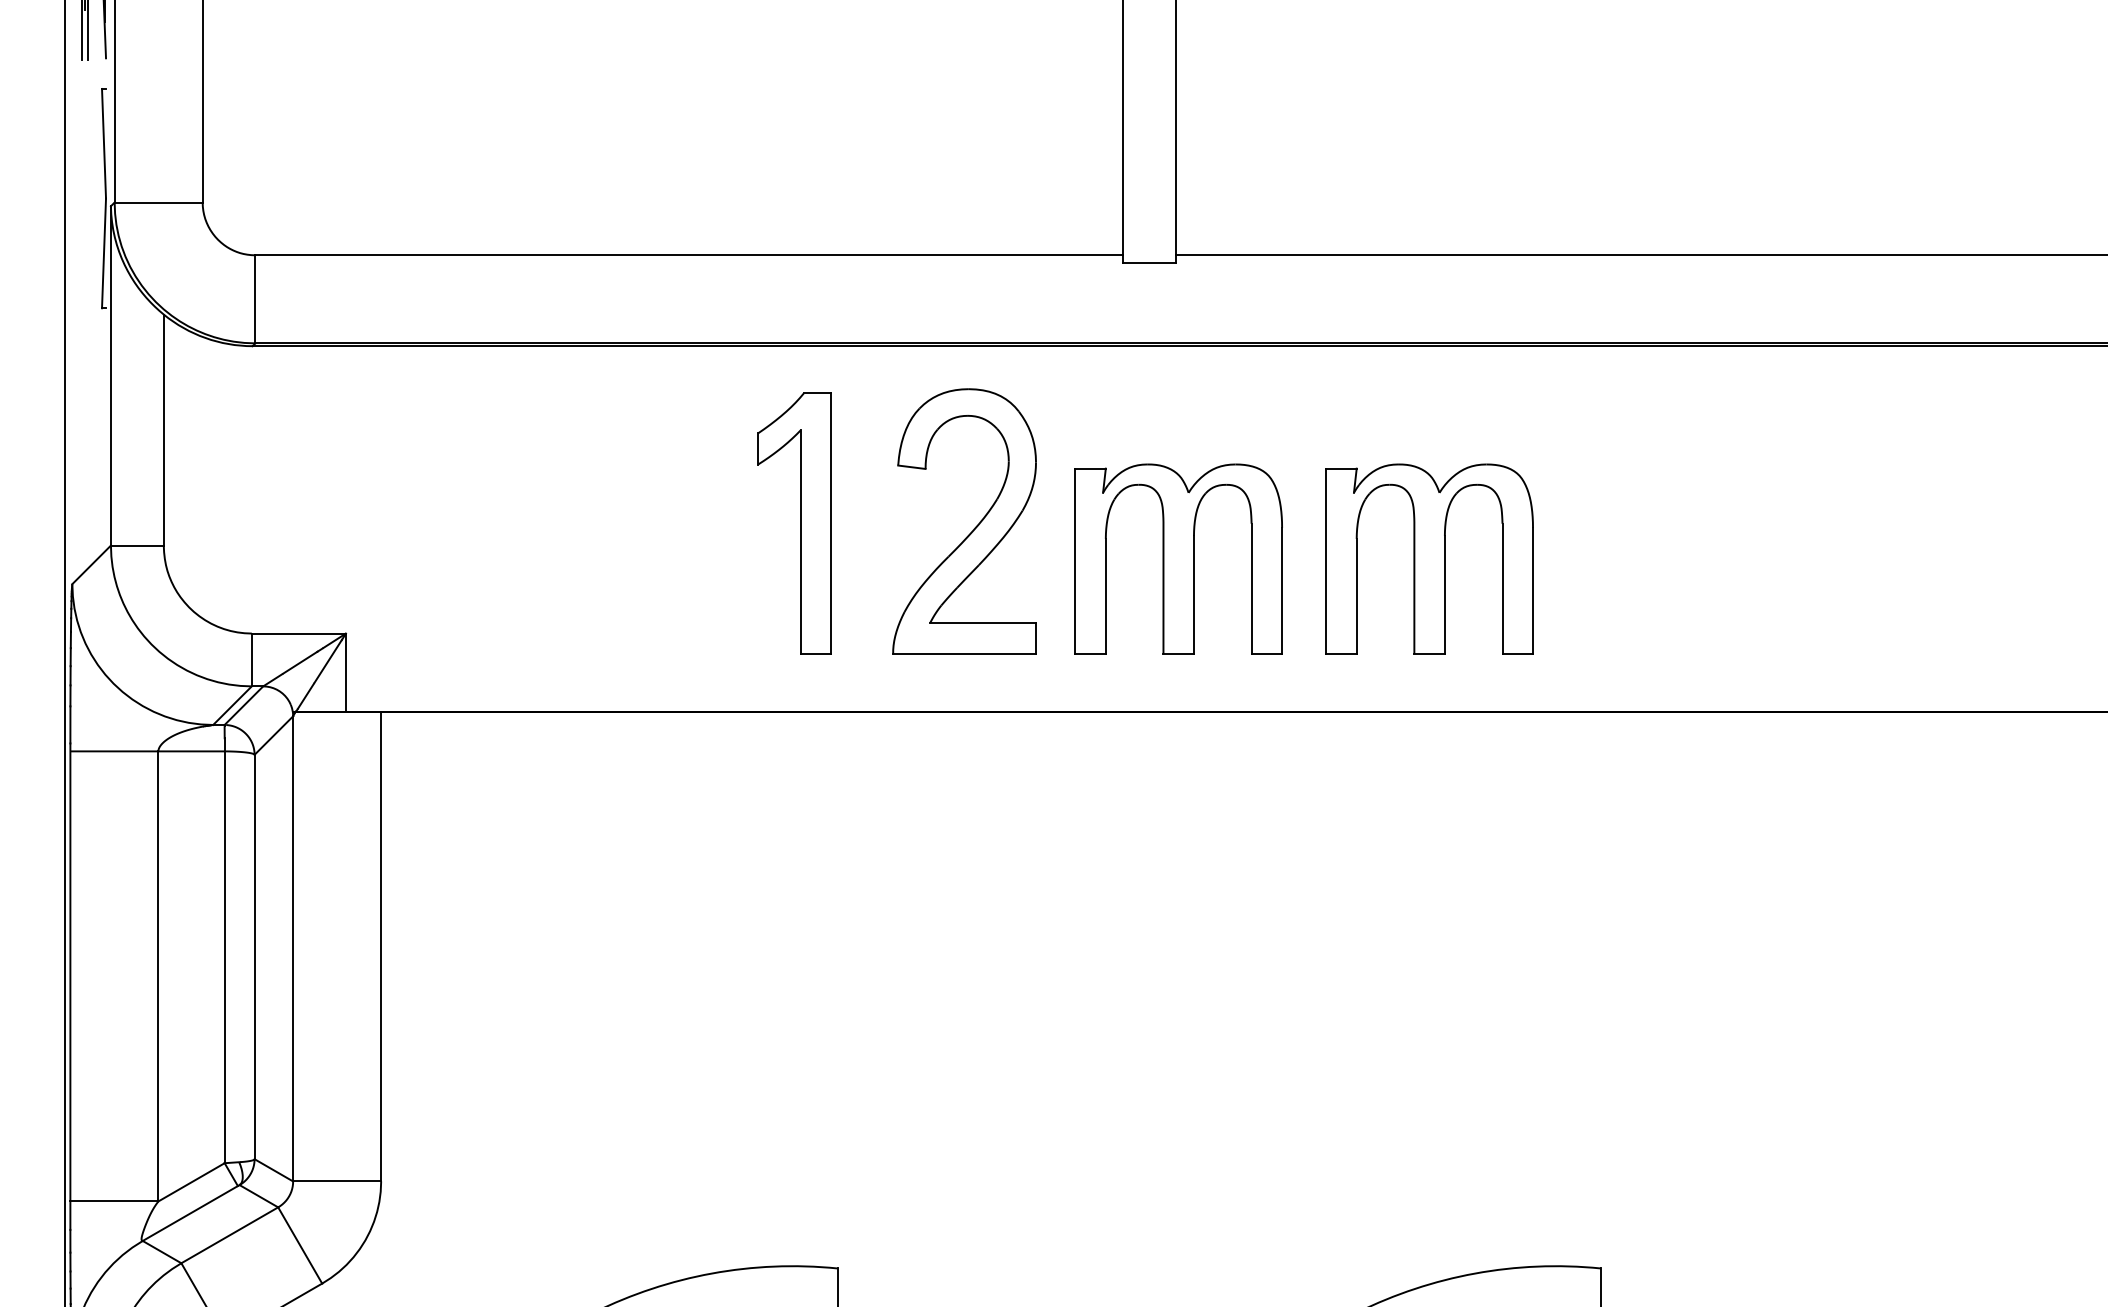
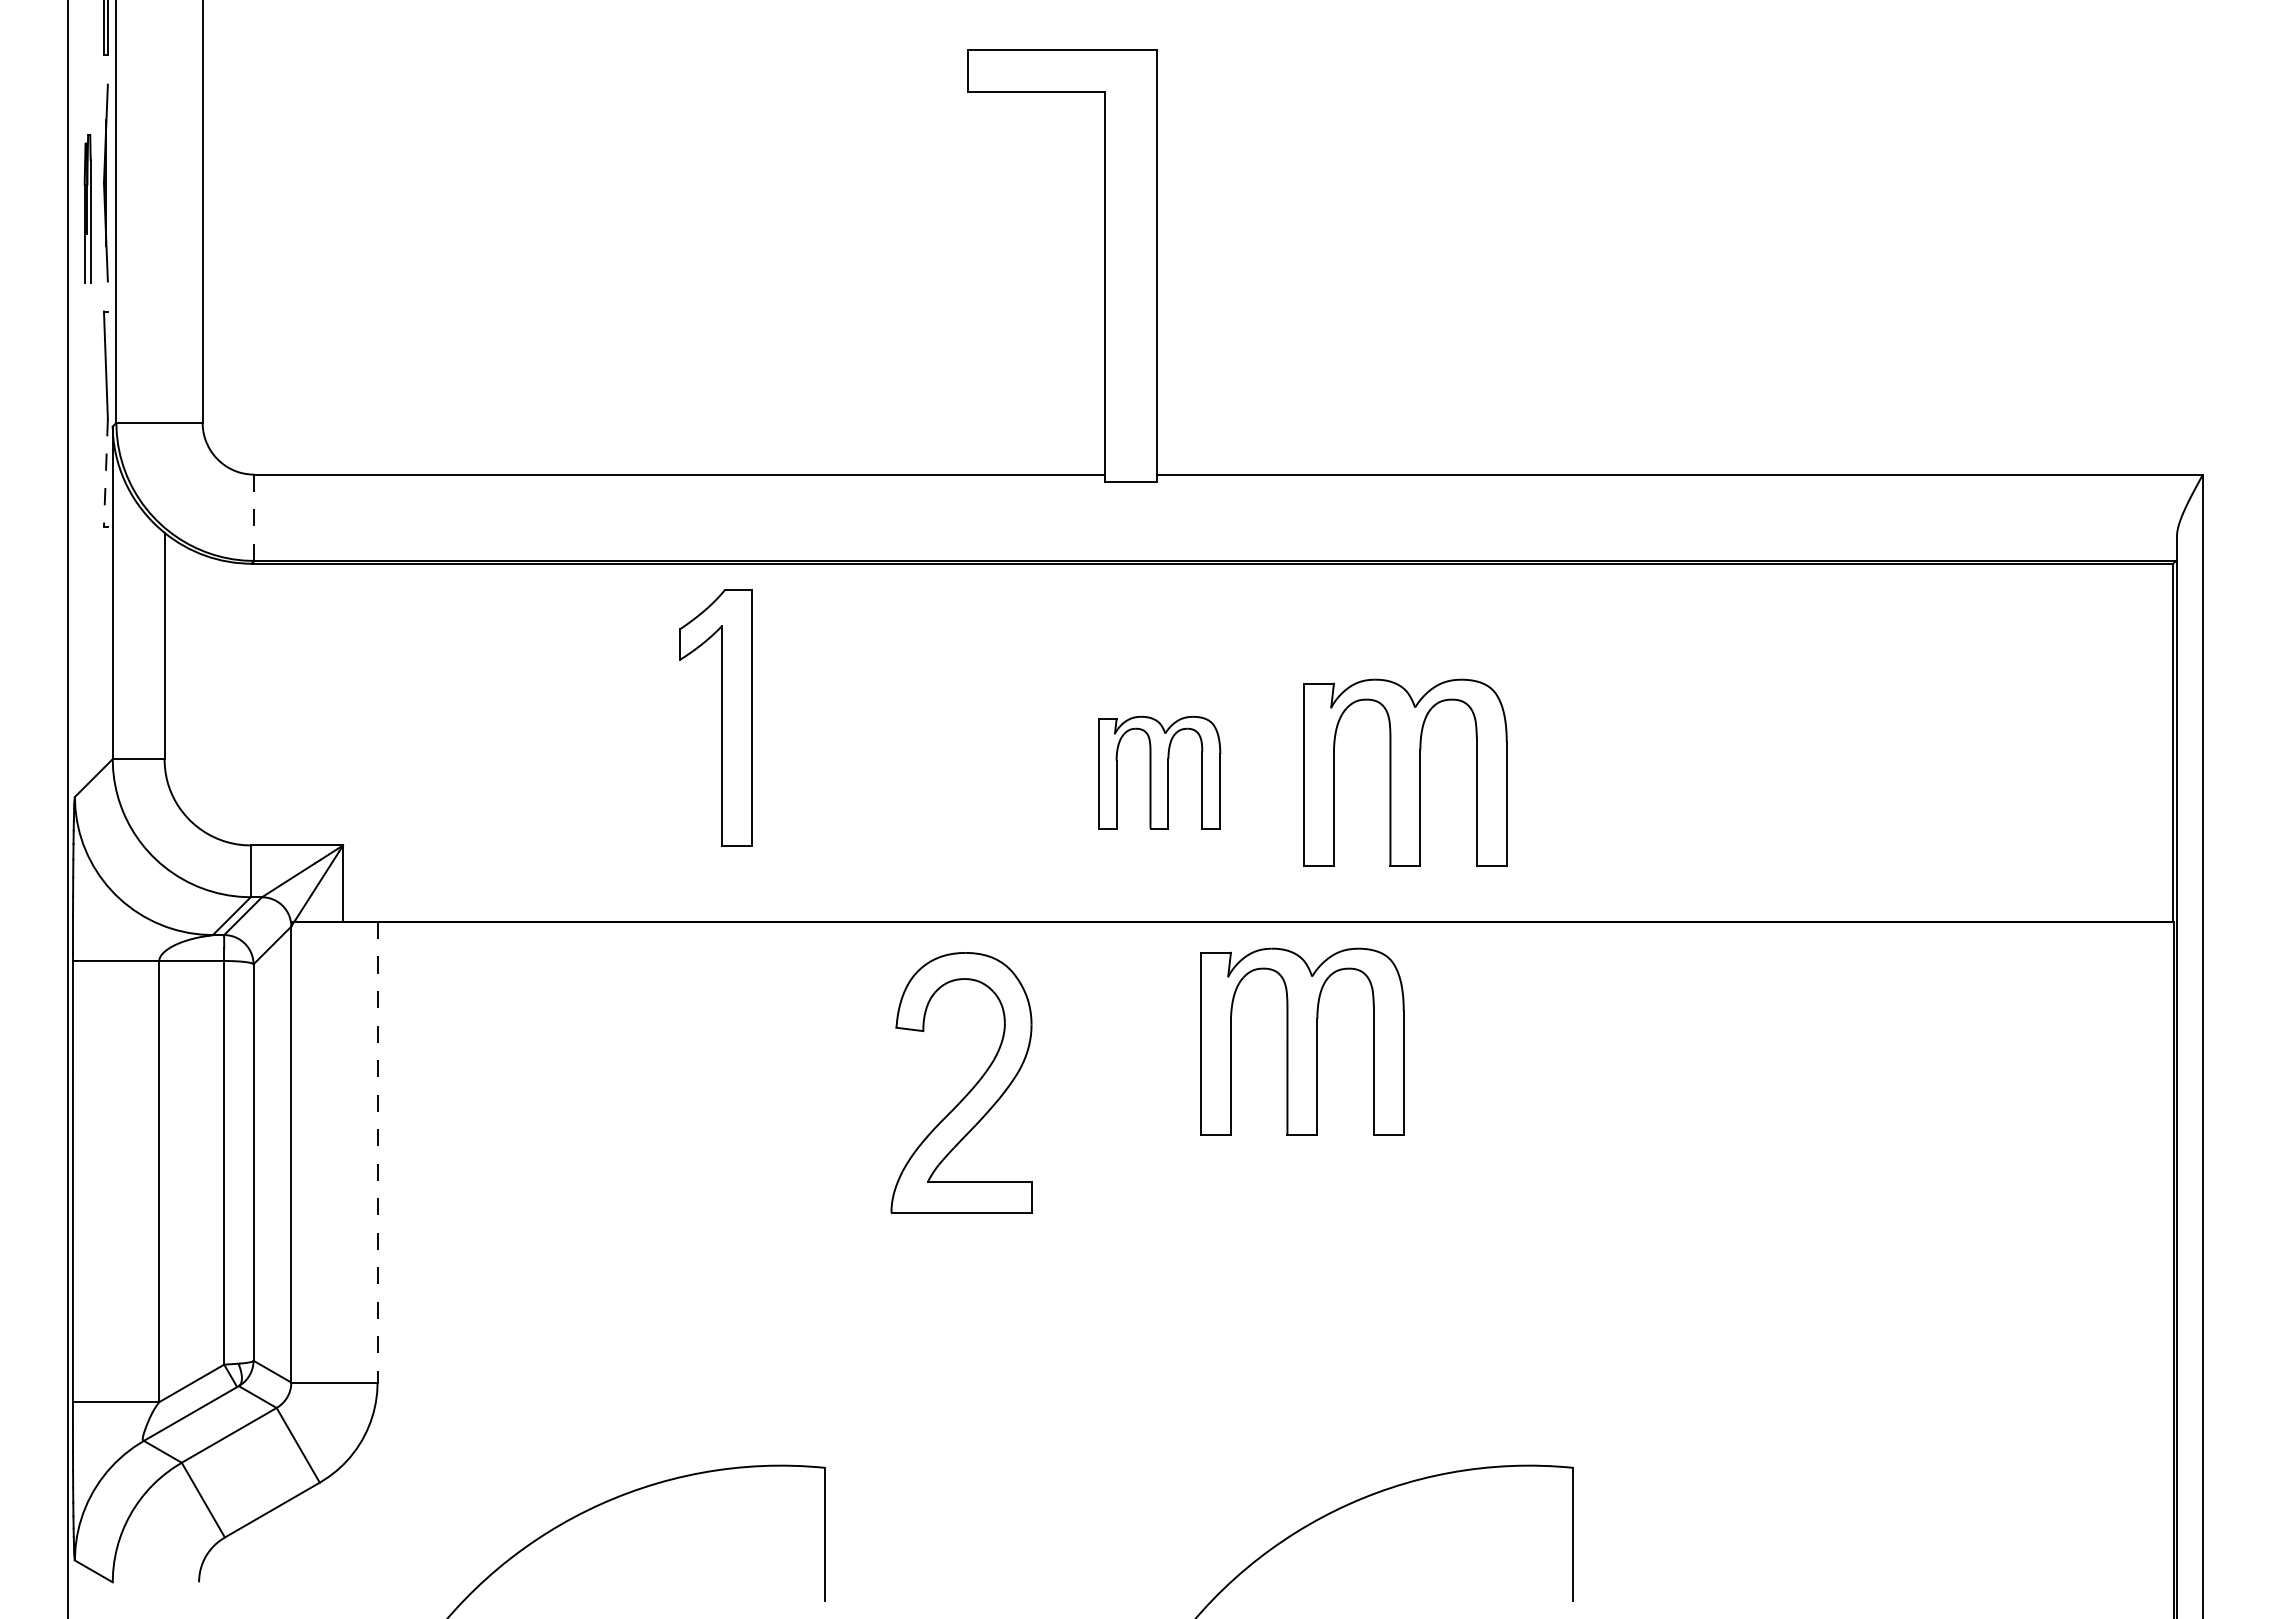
line: (103, 253) -> (105, 472), solid -> dashed
line: (255, 300) -> (254, 518), solid -> dashed
part: (794, 523) -> (715, 717), moved
part: (972, 529) -> (969, 1090), moved
part: (1178, 559) -> (1159, 772), size x0.6
part: (1324, 833) -> (1302, 1041), added
line: (381, 946) -> (377, 1152), solid -> dashed

